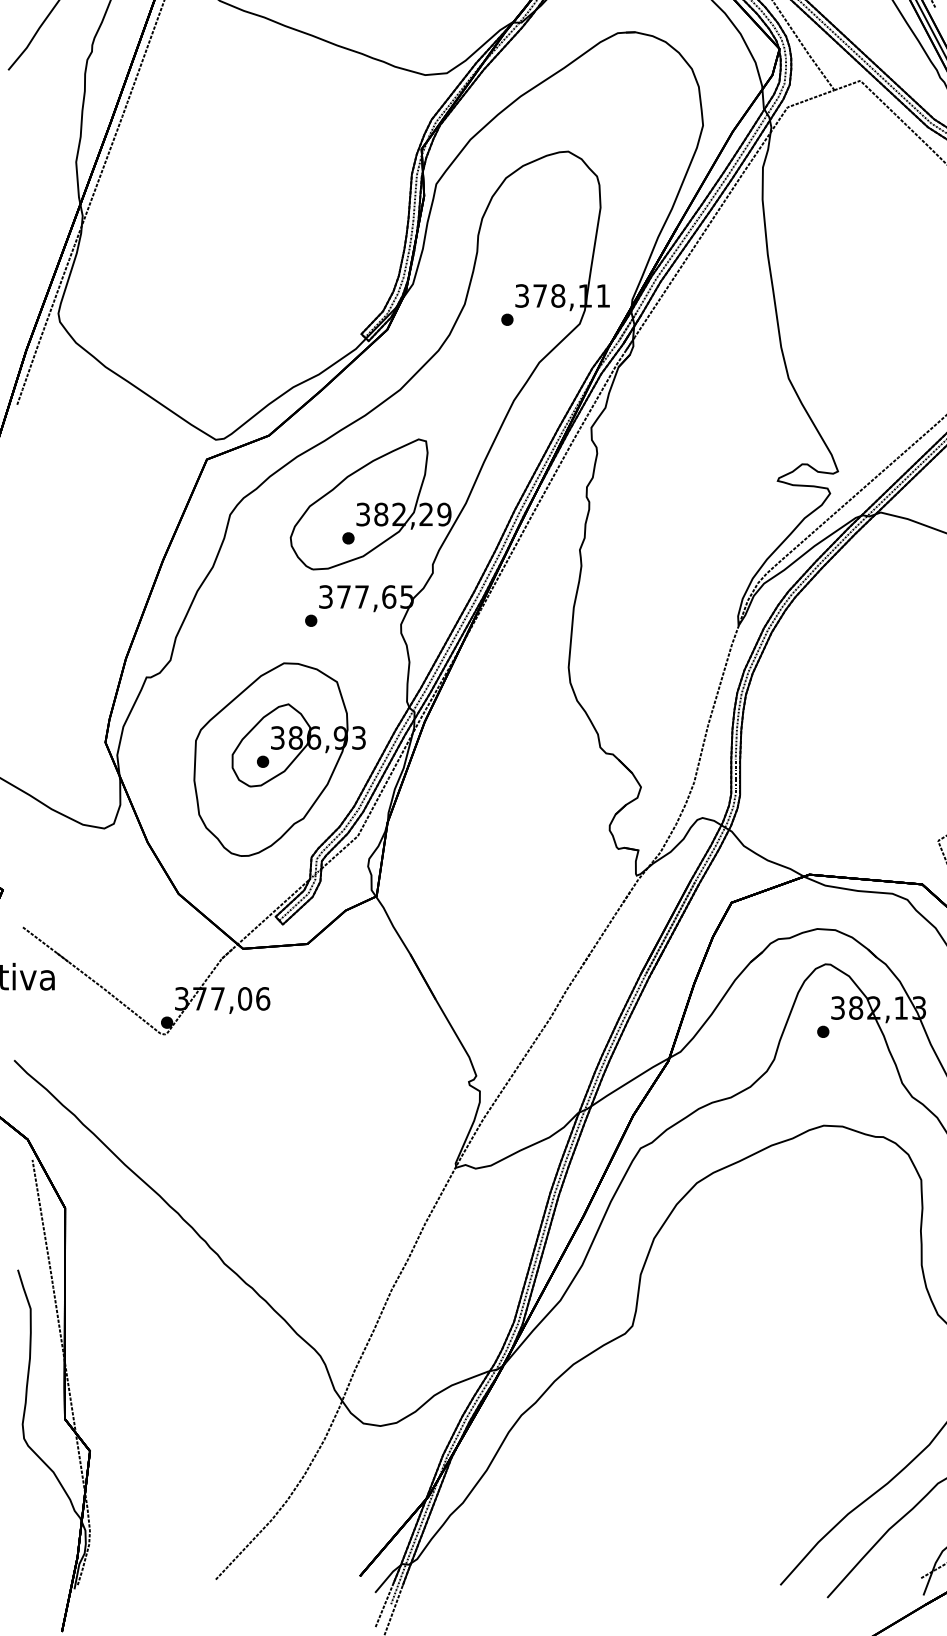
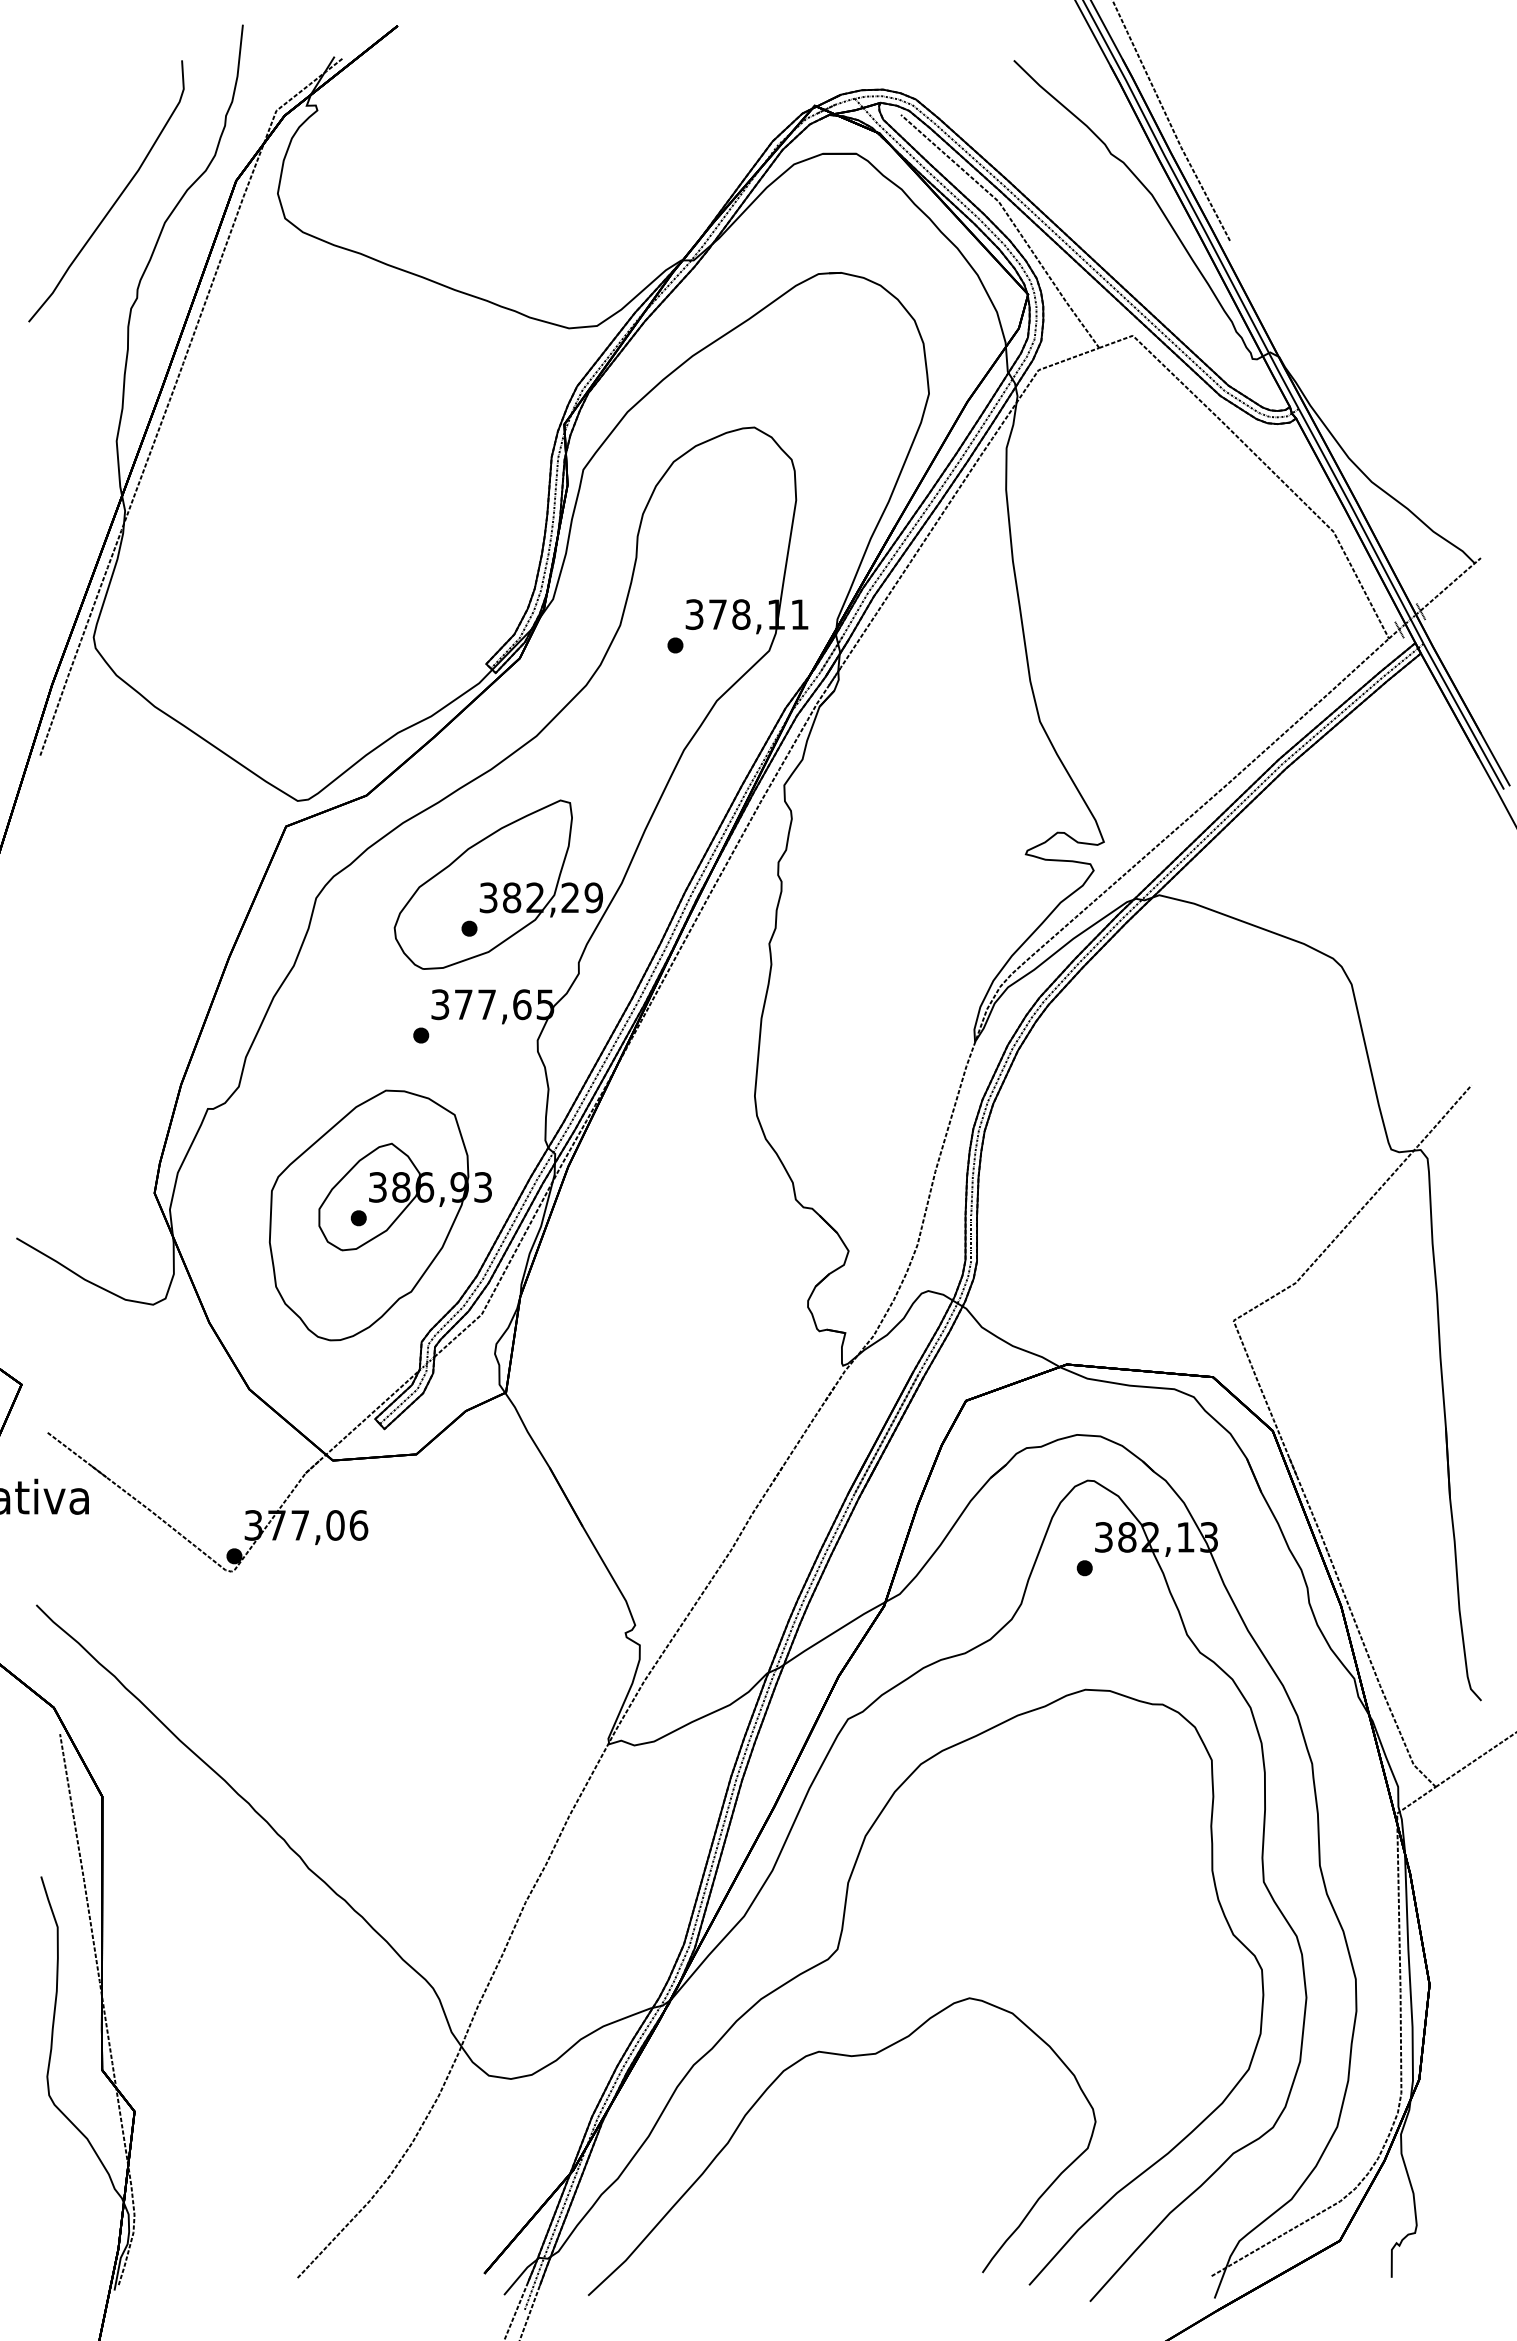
curve: (643, 1409) -> (851, 2057), added

